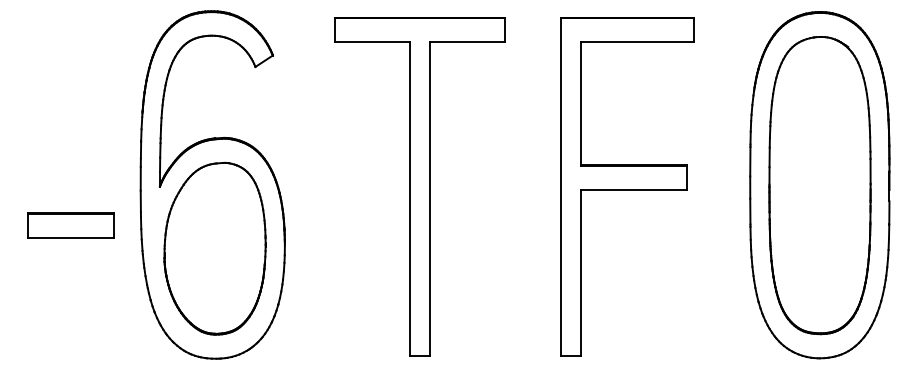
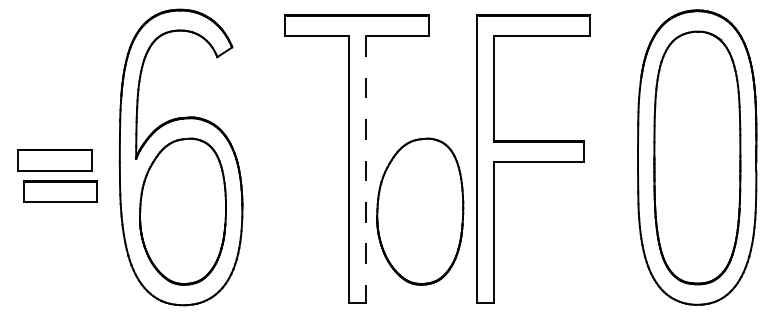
part: (64, 188) -> (55, 160), added
line: (429, 199) -> (365, 169), solid -> dashed
part: (493, 248) -> (419, 211), added

